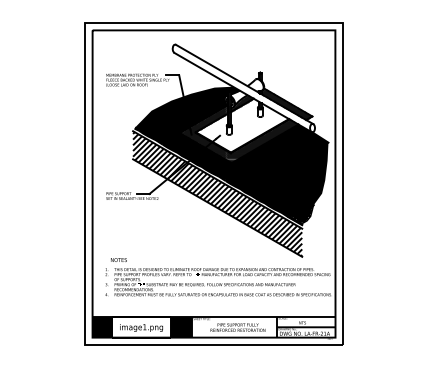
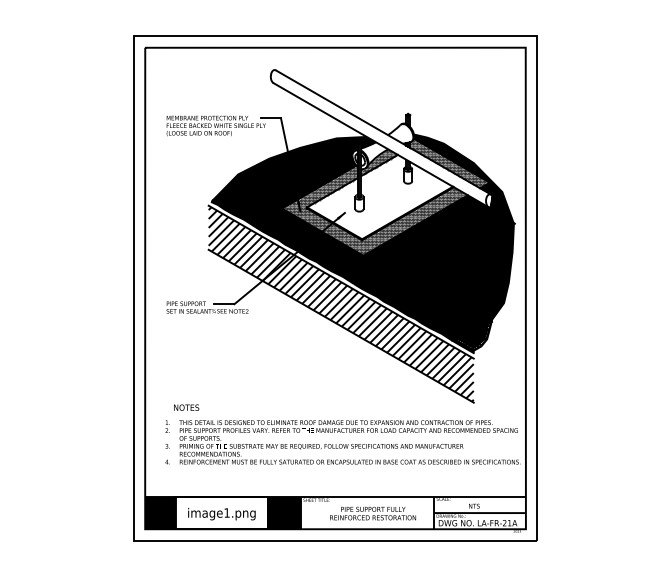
fill: (295, 113) -> (463, 178), added

